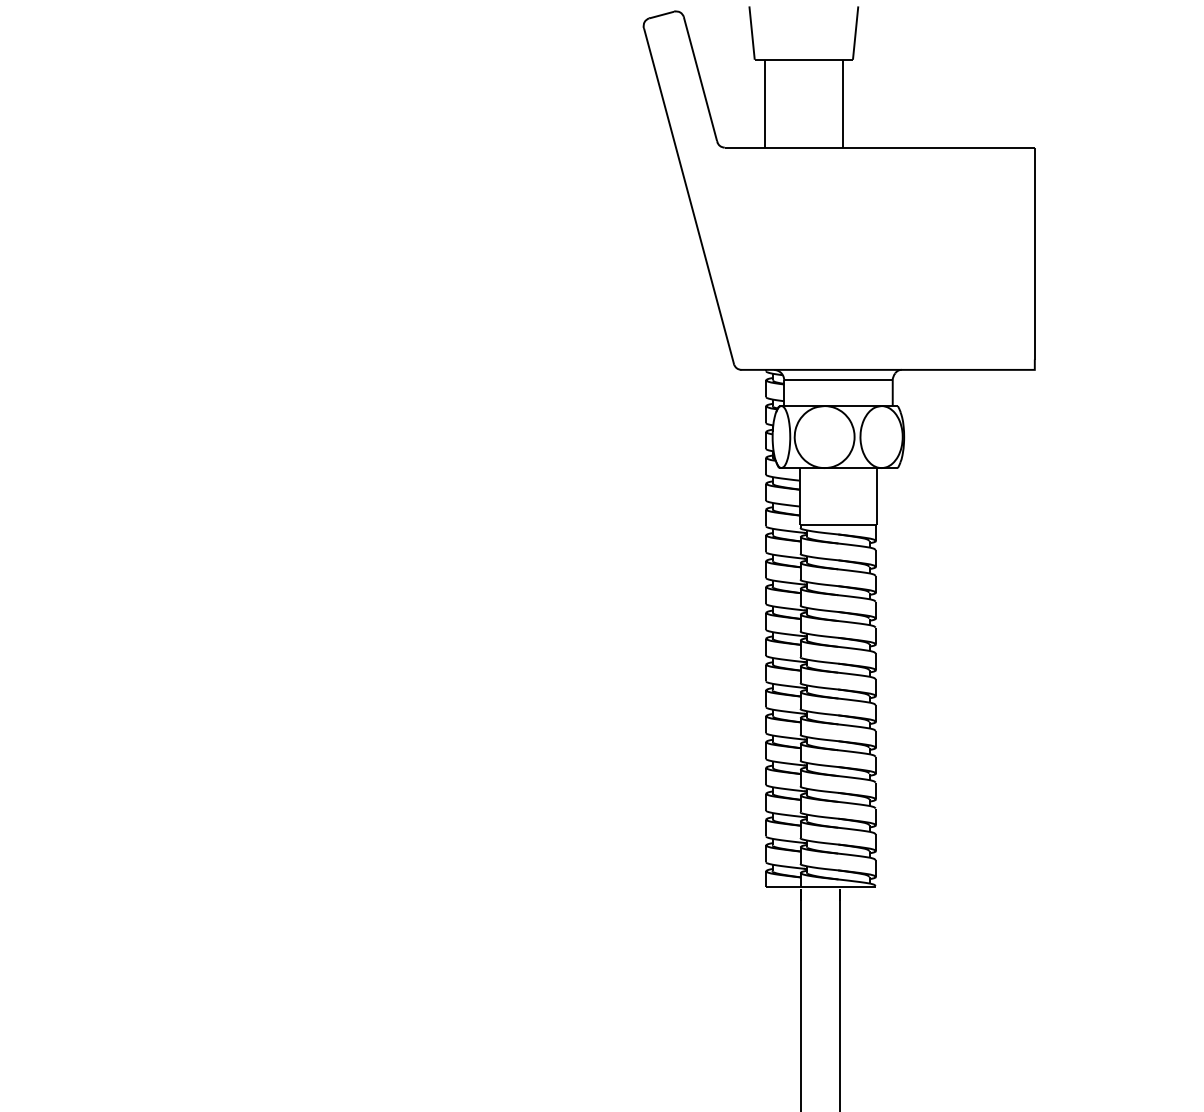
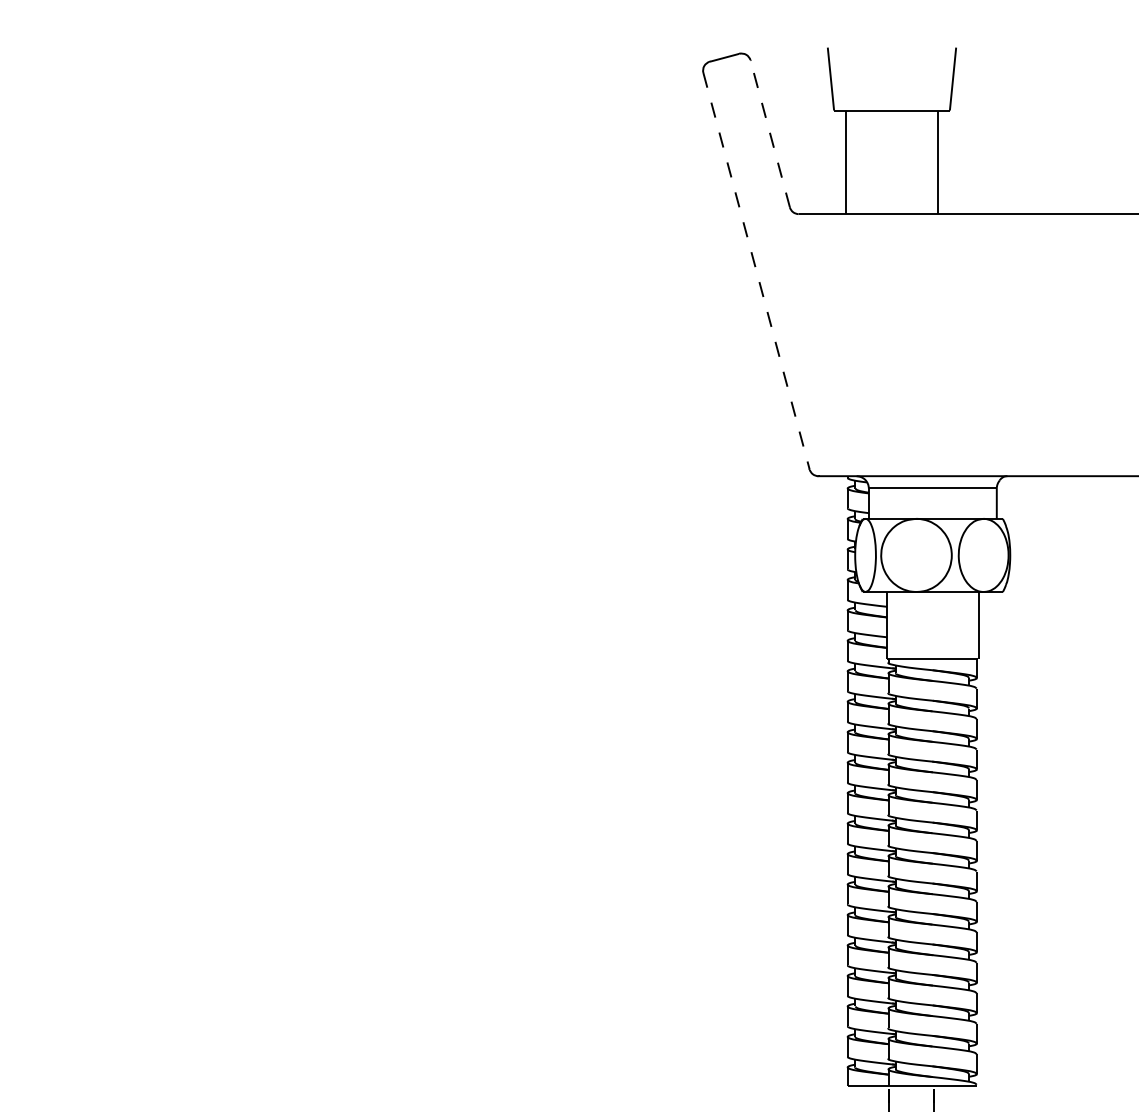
line: (700, 80) -> (770, 134), solid -> dashed
line: (688, 195) -> (755, 270), solid -> dashed

